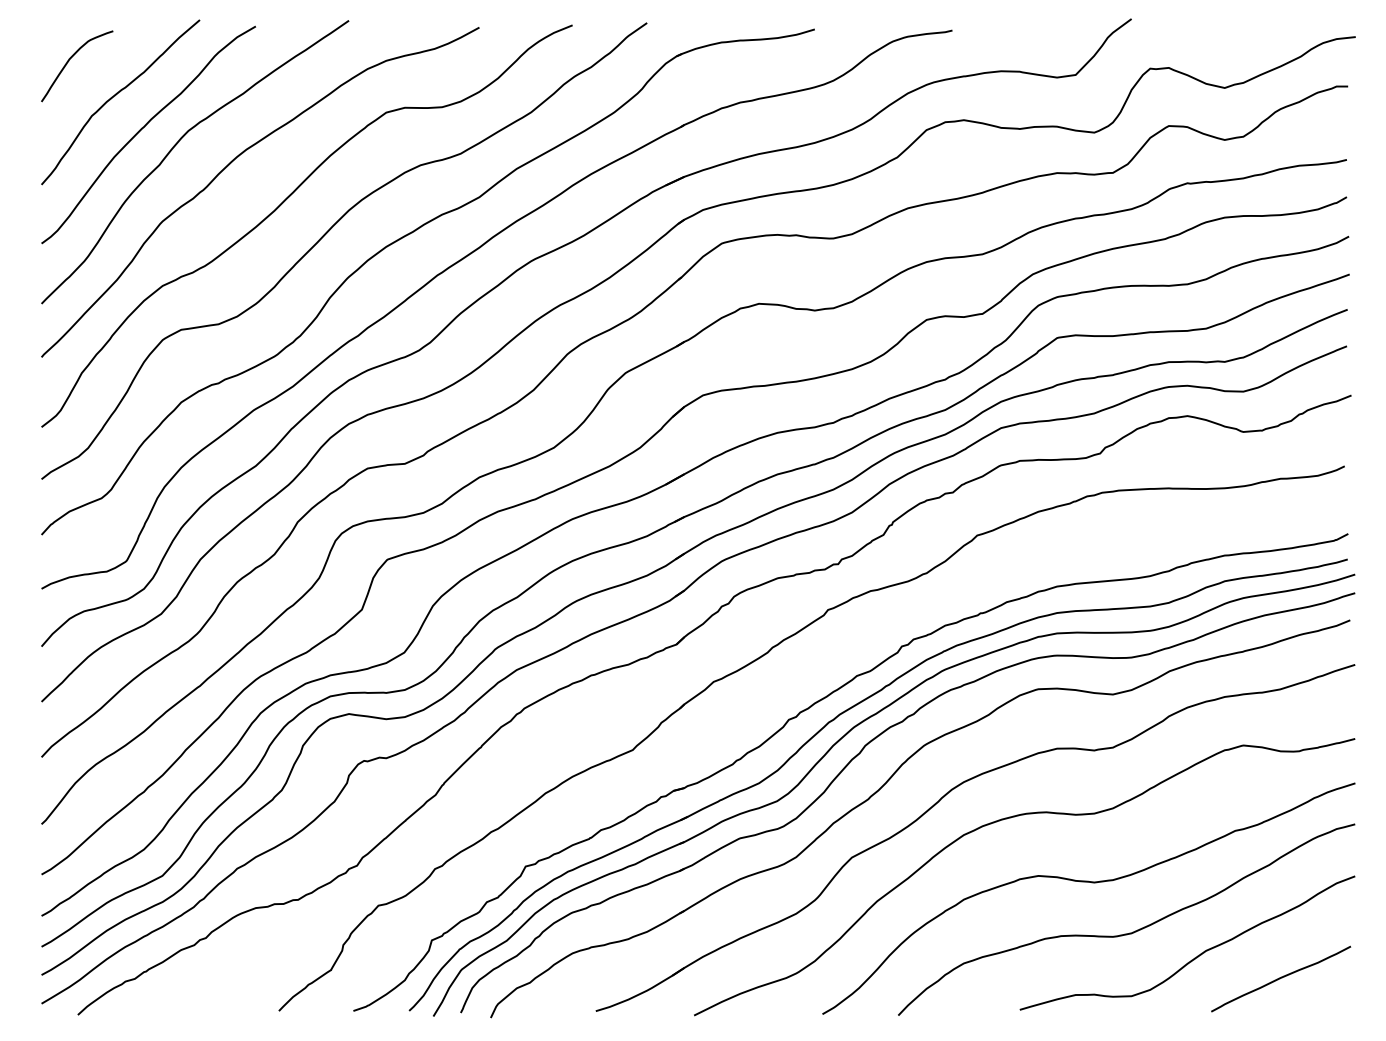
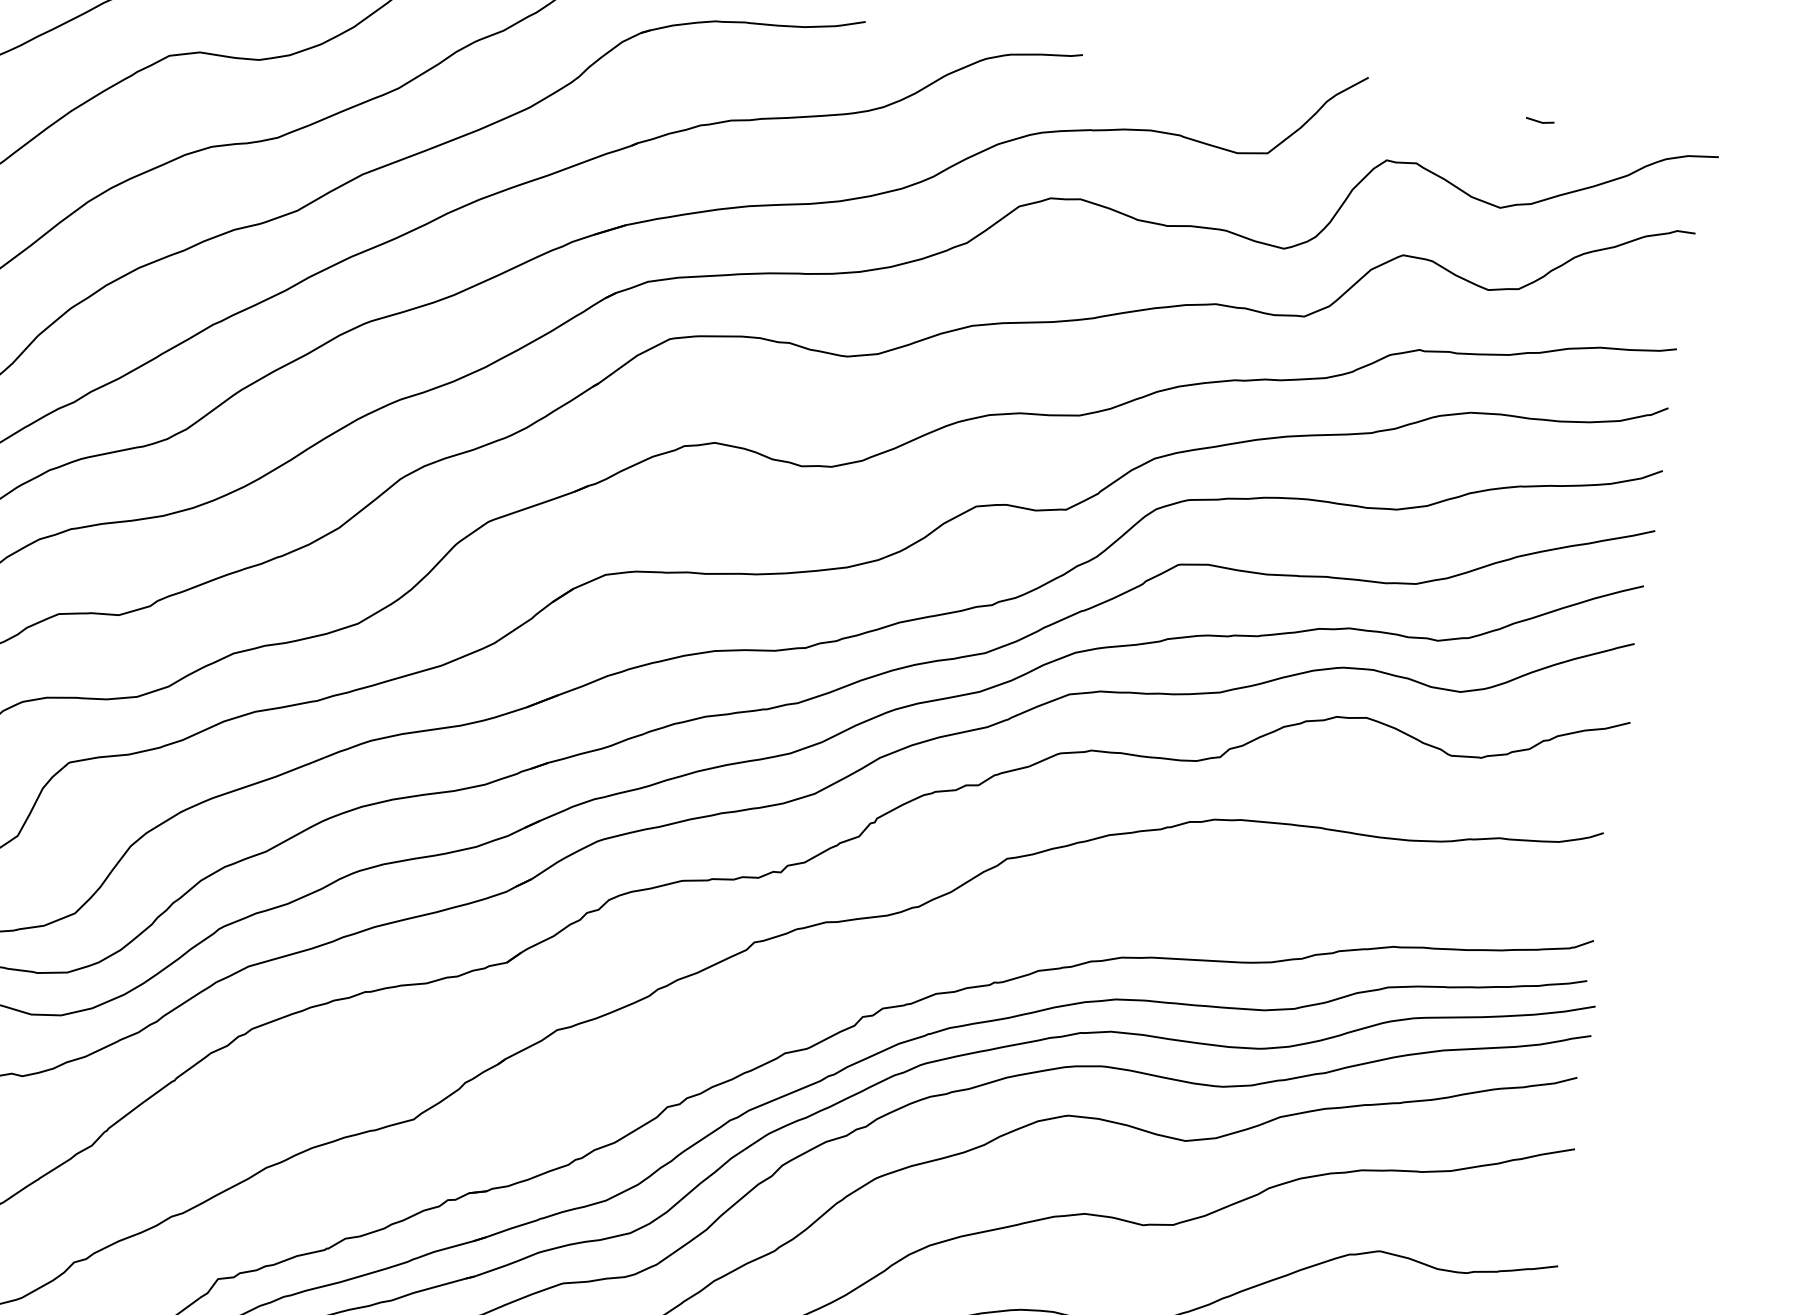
line: (1241, 30) -> (1539, 120), added

